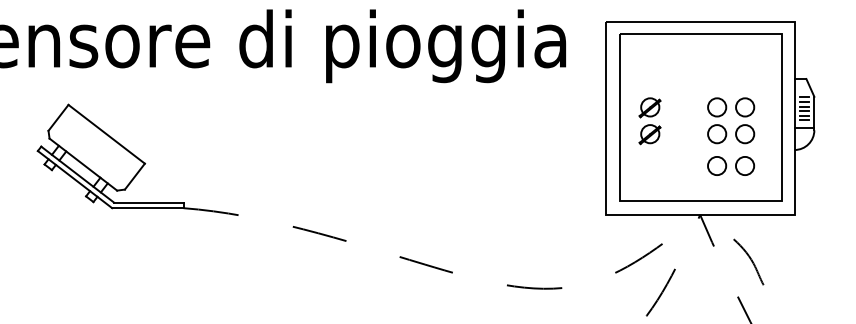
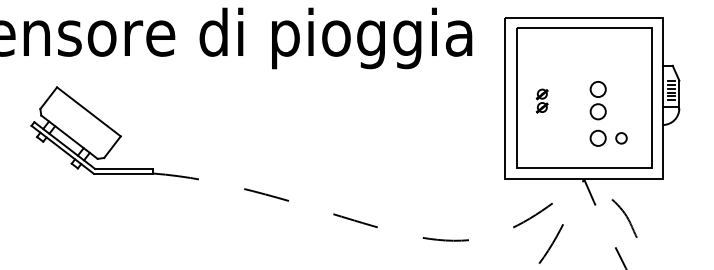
part: (745, 120) -> (621, 100), removed
part: (649, 121) -> (541, 101), size x0.6
circle: (744, 165) -> (621, 137), size x0.7

